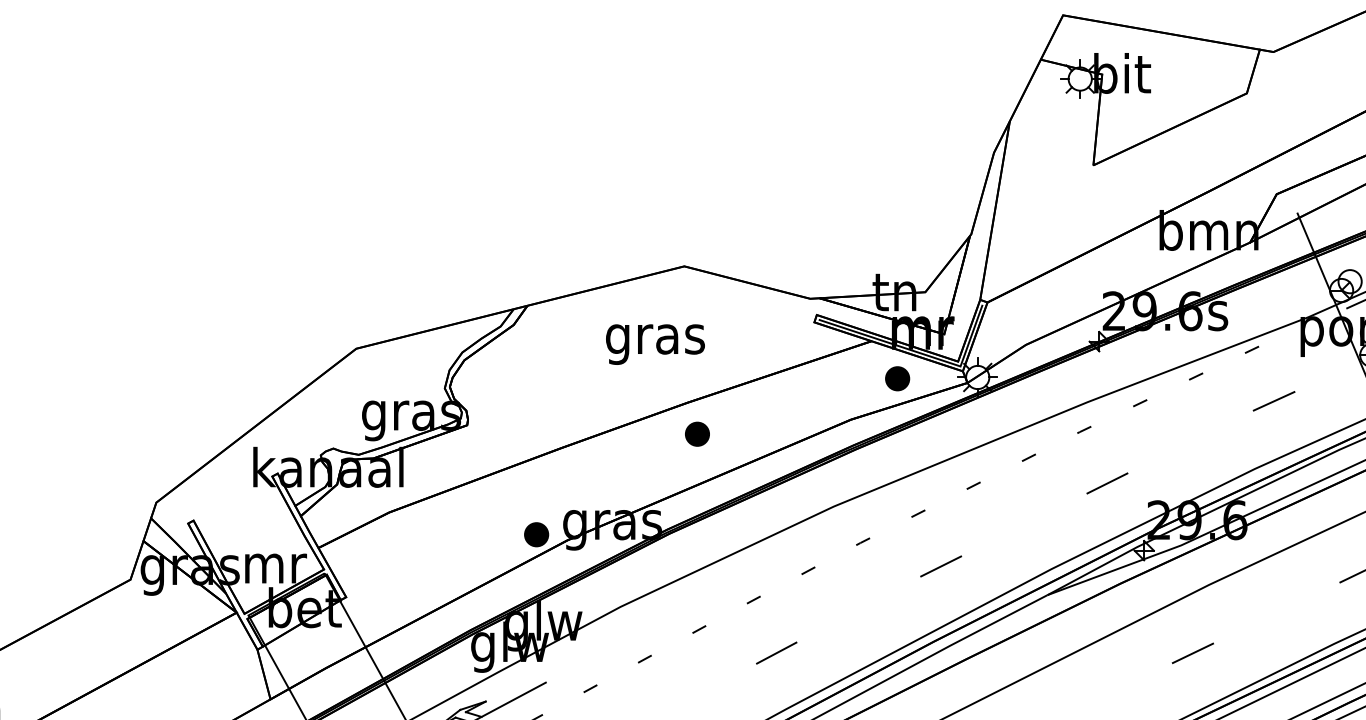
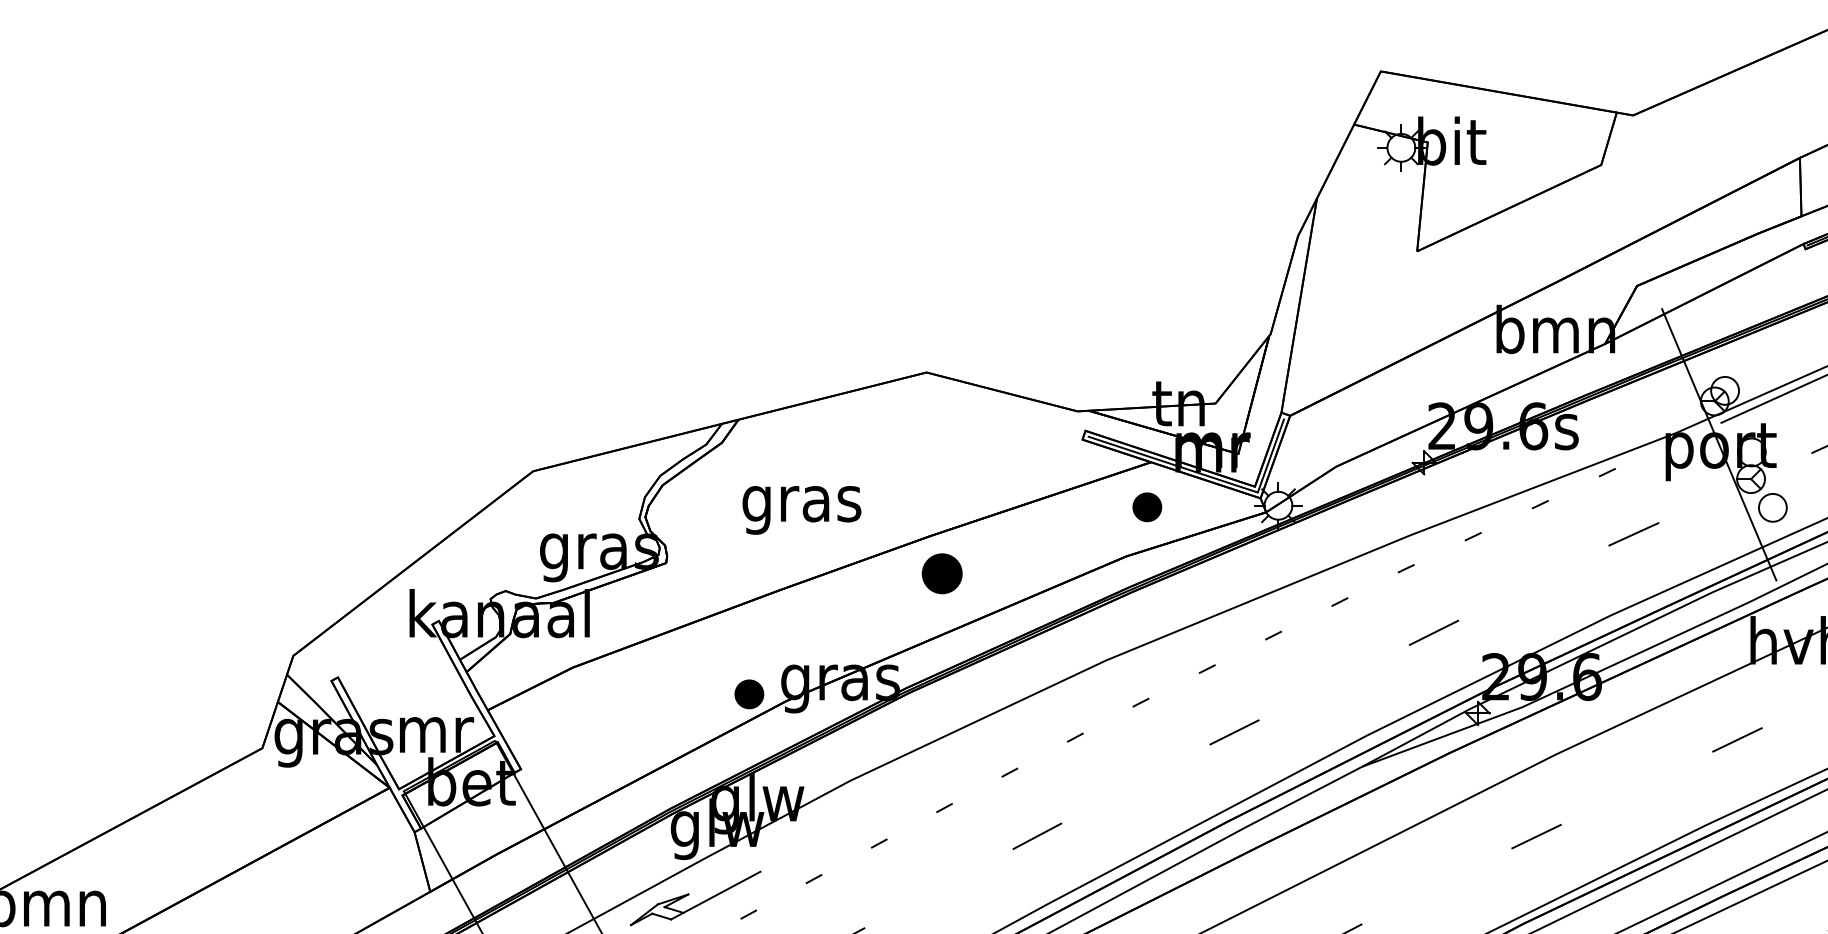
text: (655, 344) -> (801, 510), moved
part: (897, 378) -> (1147, 507), moved
part: (697, 433) -> (942, 573), size x1.4

